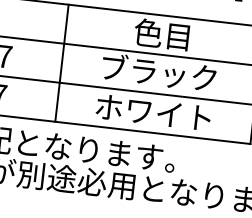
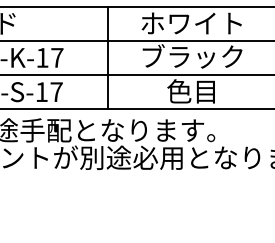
text: (162, 34) -> (191, 23), 色目 -> ホワイト
text: (153, 112) -> (191, 91), ホワイト -> 色目

